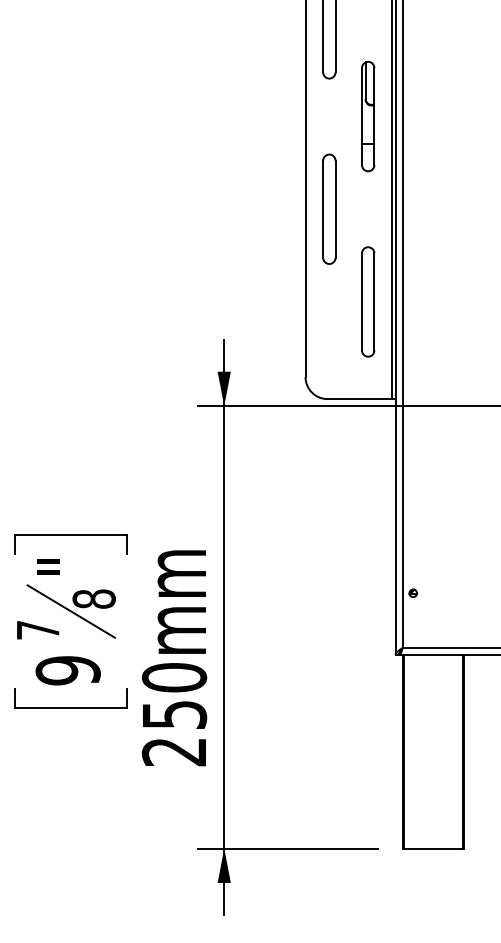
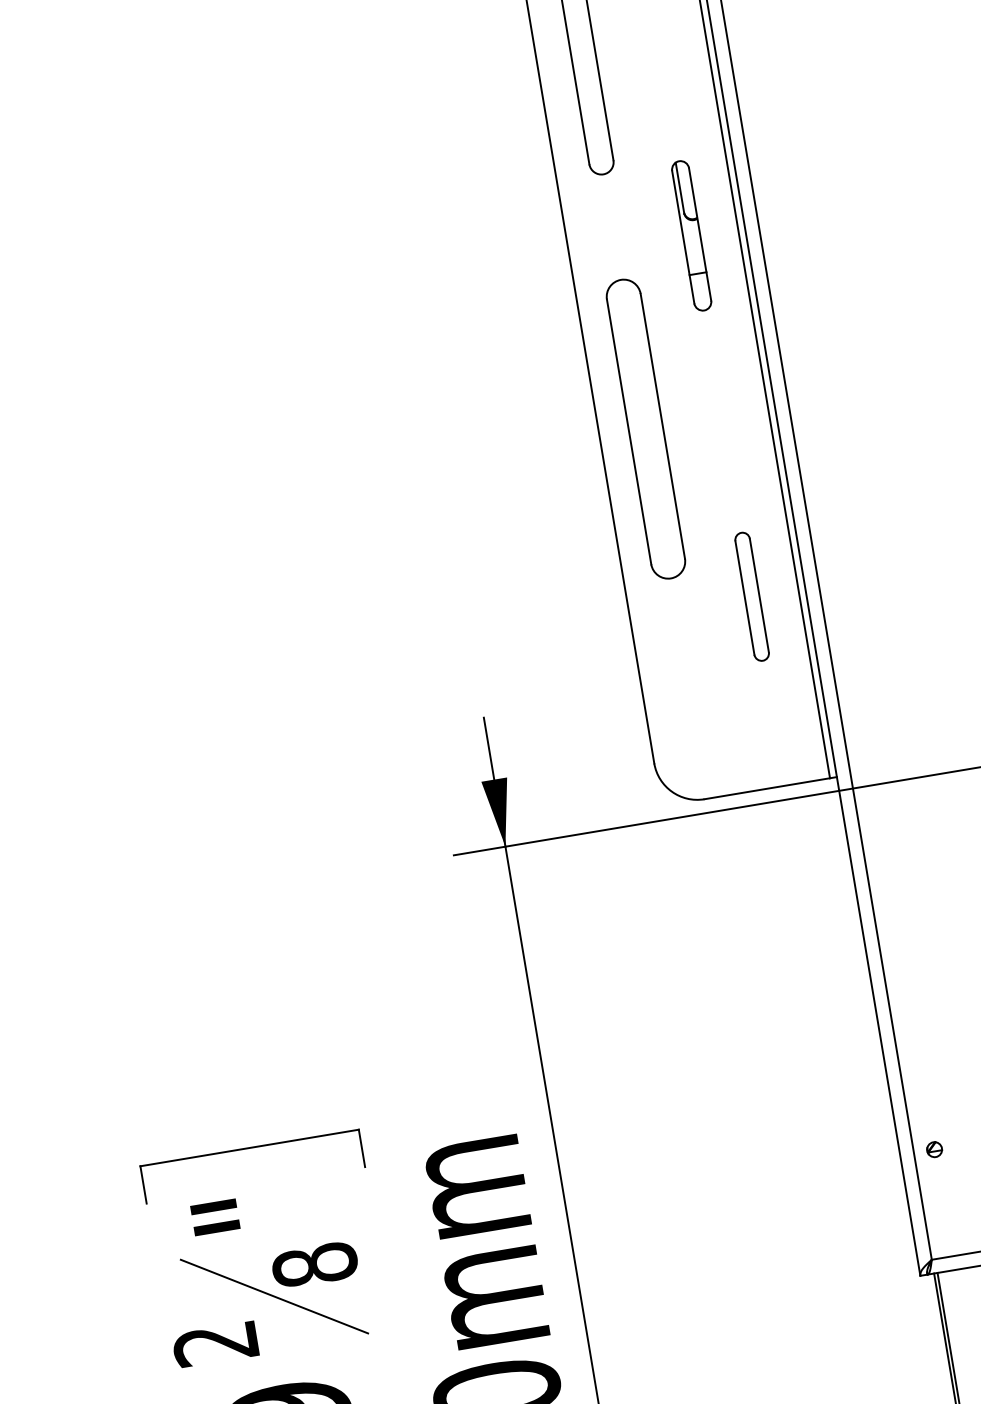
part: (368, 116) -> (692, 235), size x0.7
part: (329, 208) -> (646, 427), size x1.4
part: (368, 301) -> (752, 595), size x0.6
text: (37, 630) -> (214, 1344), 7 -> 2

